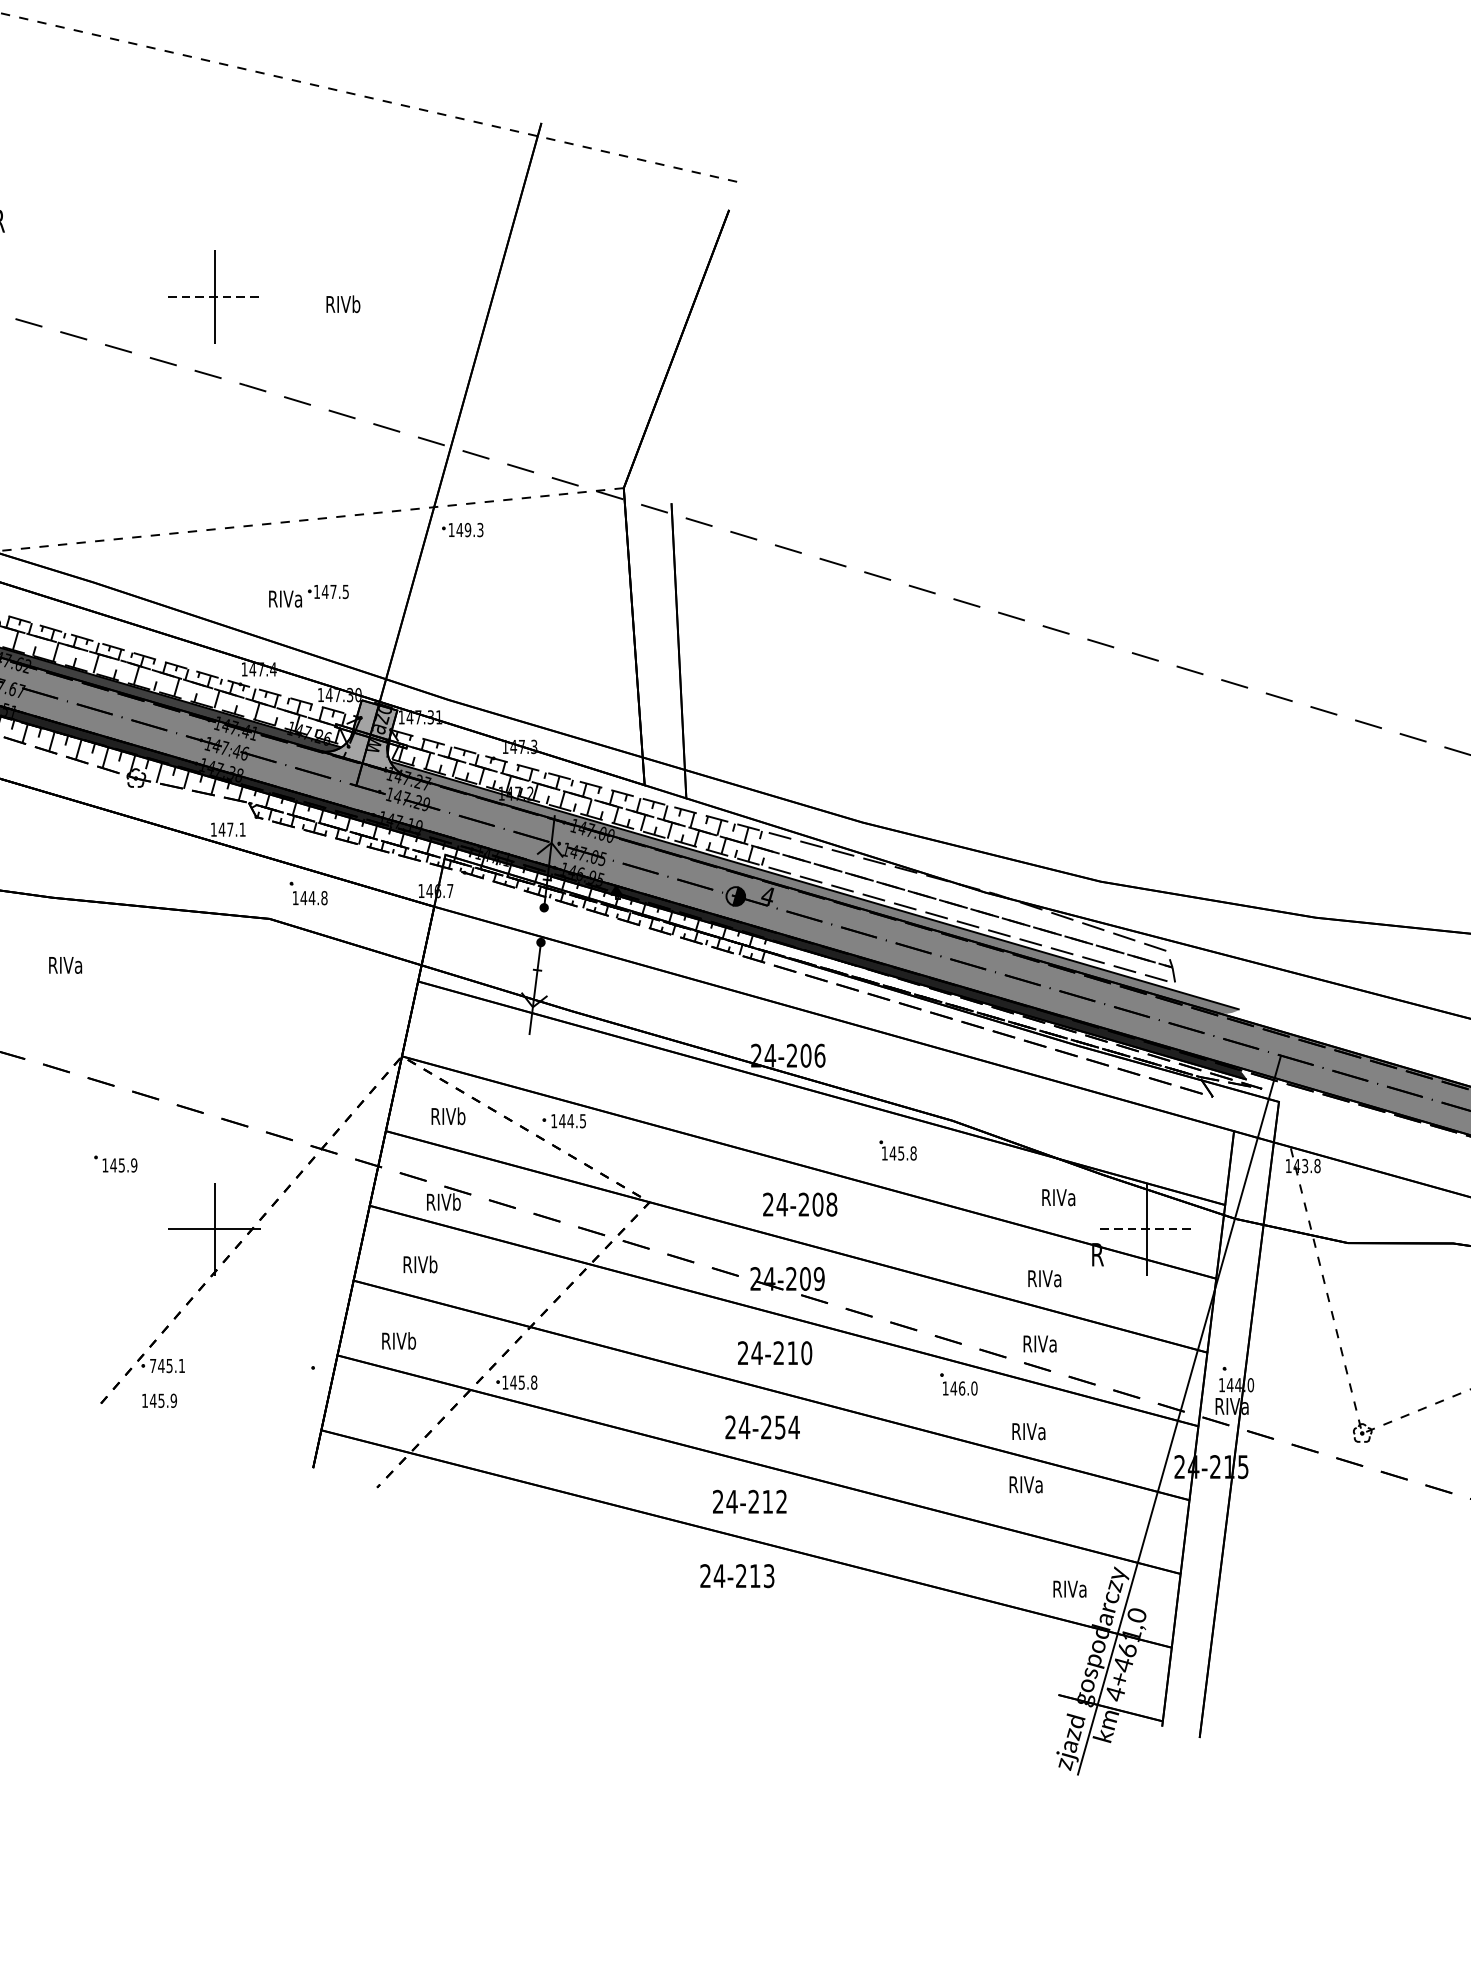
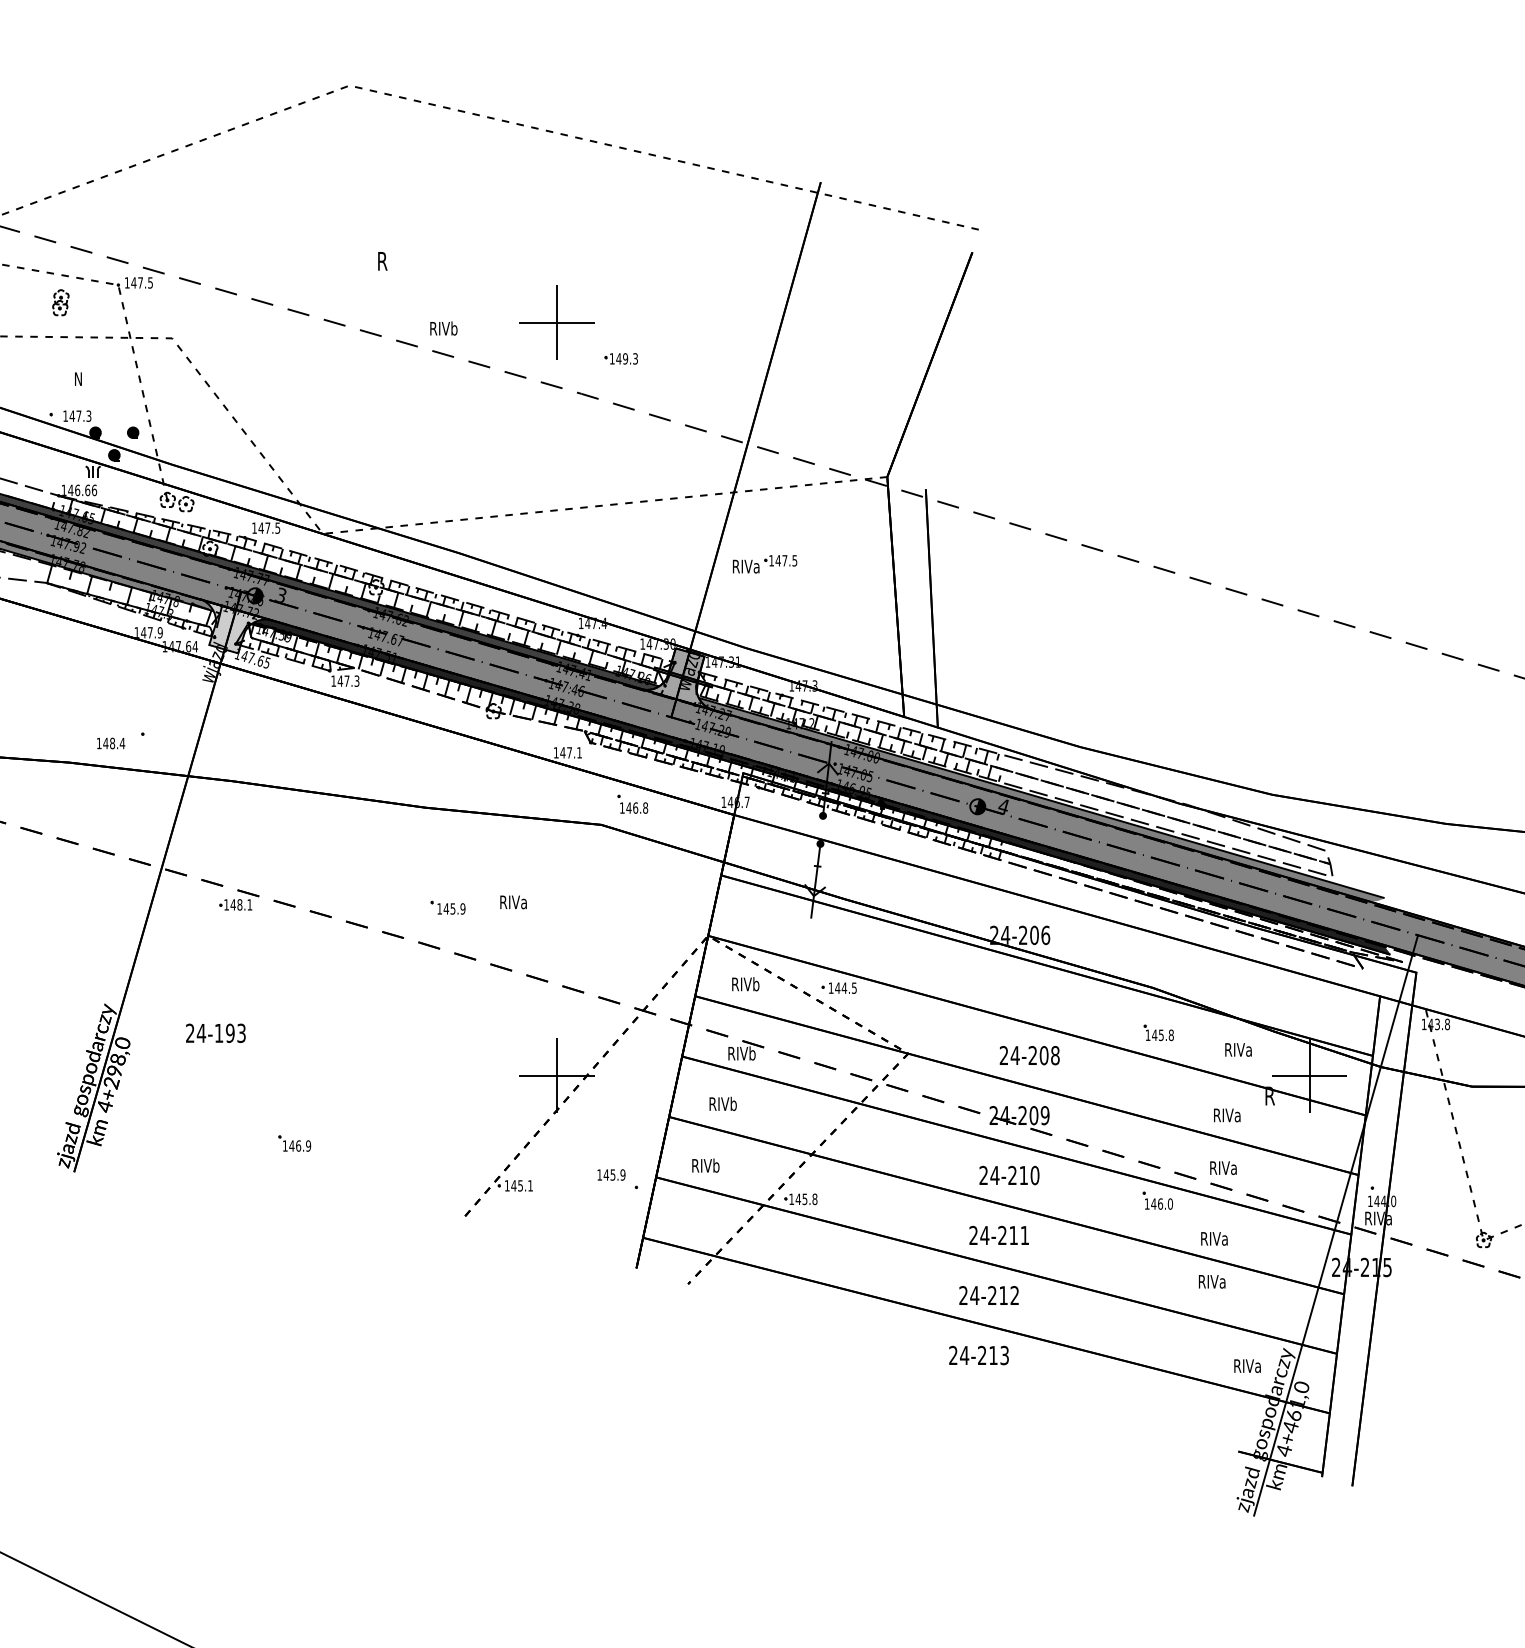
line: (214, 296) -> (556, 322), dashed -> solid
text: (342, 304) -> (443, 328), moved
part: (461, 529) -> (620, 358), moved
part: (309, 596) -> (765, 564), moved
text: (311, 897) -> (635, 807), 144.8 -> 146.8
text: (65, 965) -> (513, 902), moved
part: (897, 1150) -> (1158, 1032), moved
part: (115, 1163) -> (447, 907), moved
line: (1146, 1229) -> (1309, 1075), dashed -> solid
text: (152, 1365) -> (506, 1185), 745.1 -> 145.1
text: (159, 1400) -> (611, 1174), moved
text: (787, 1427) -> (1019, 1235), 24-254 -> 24-211

